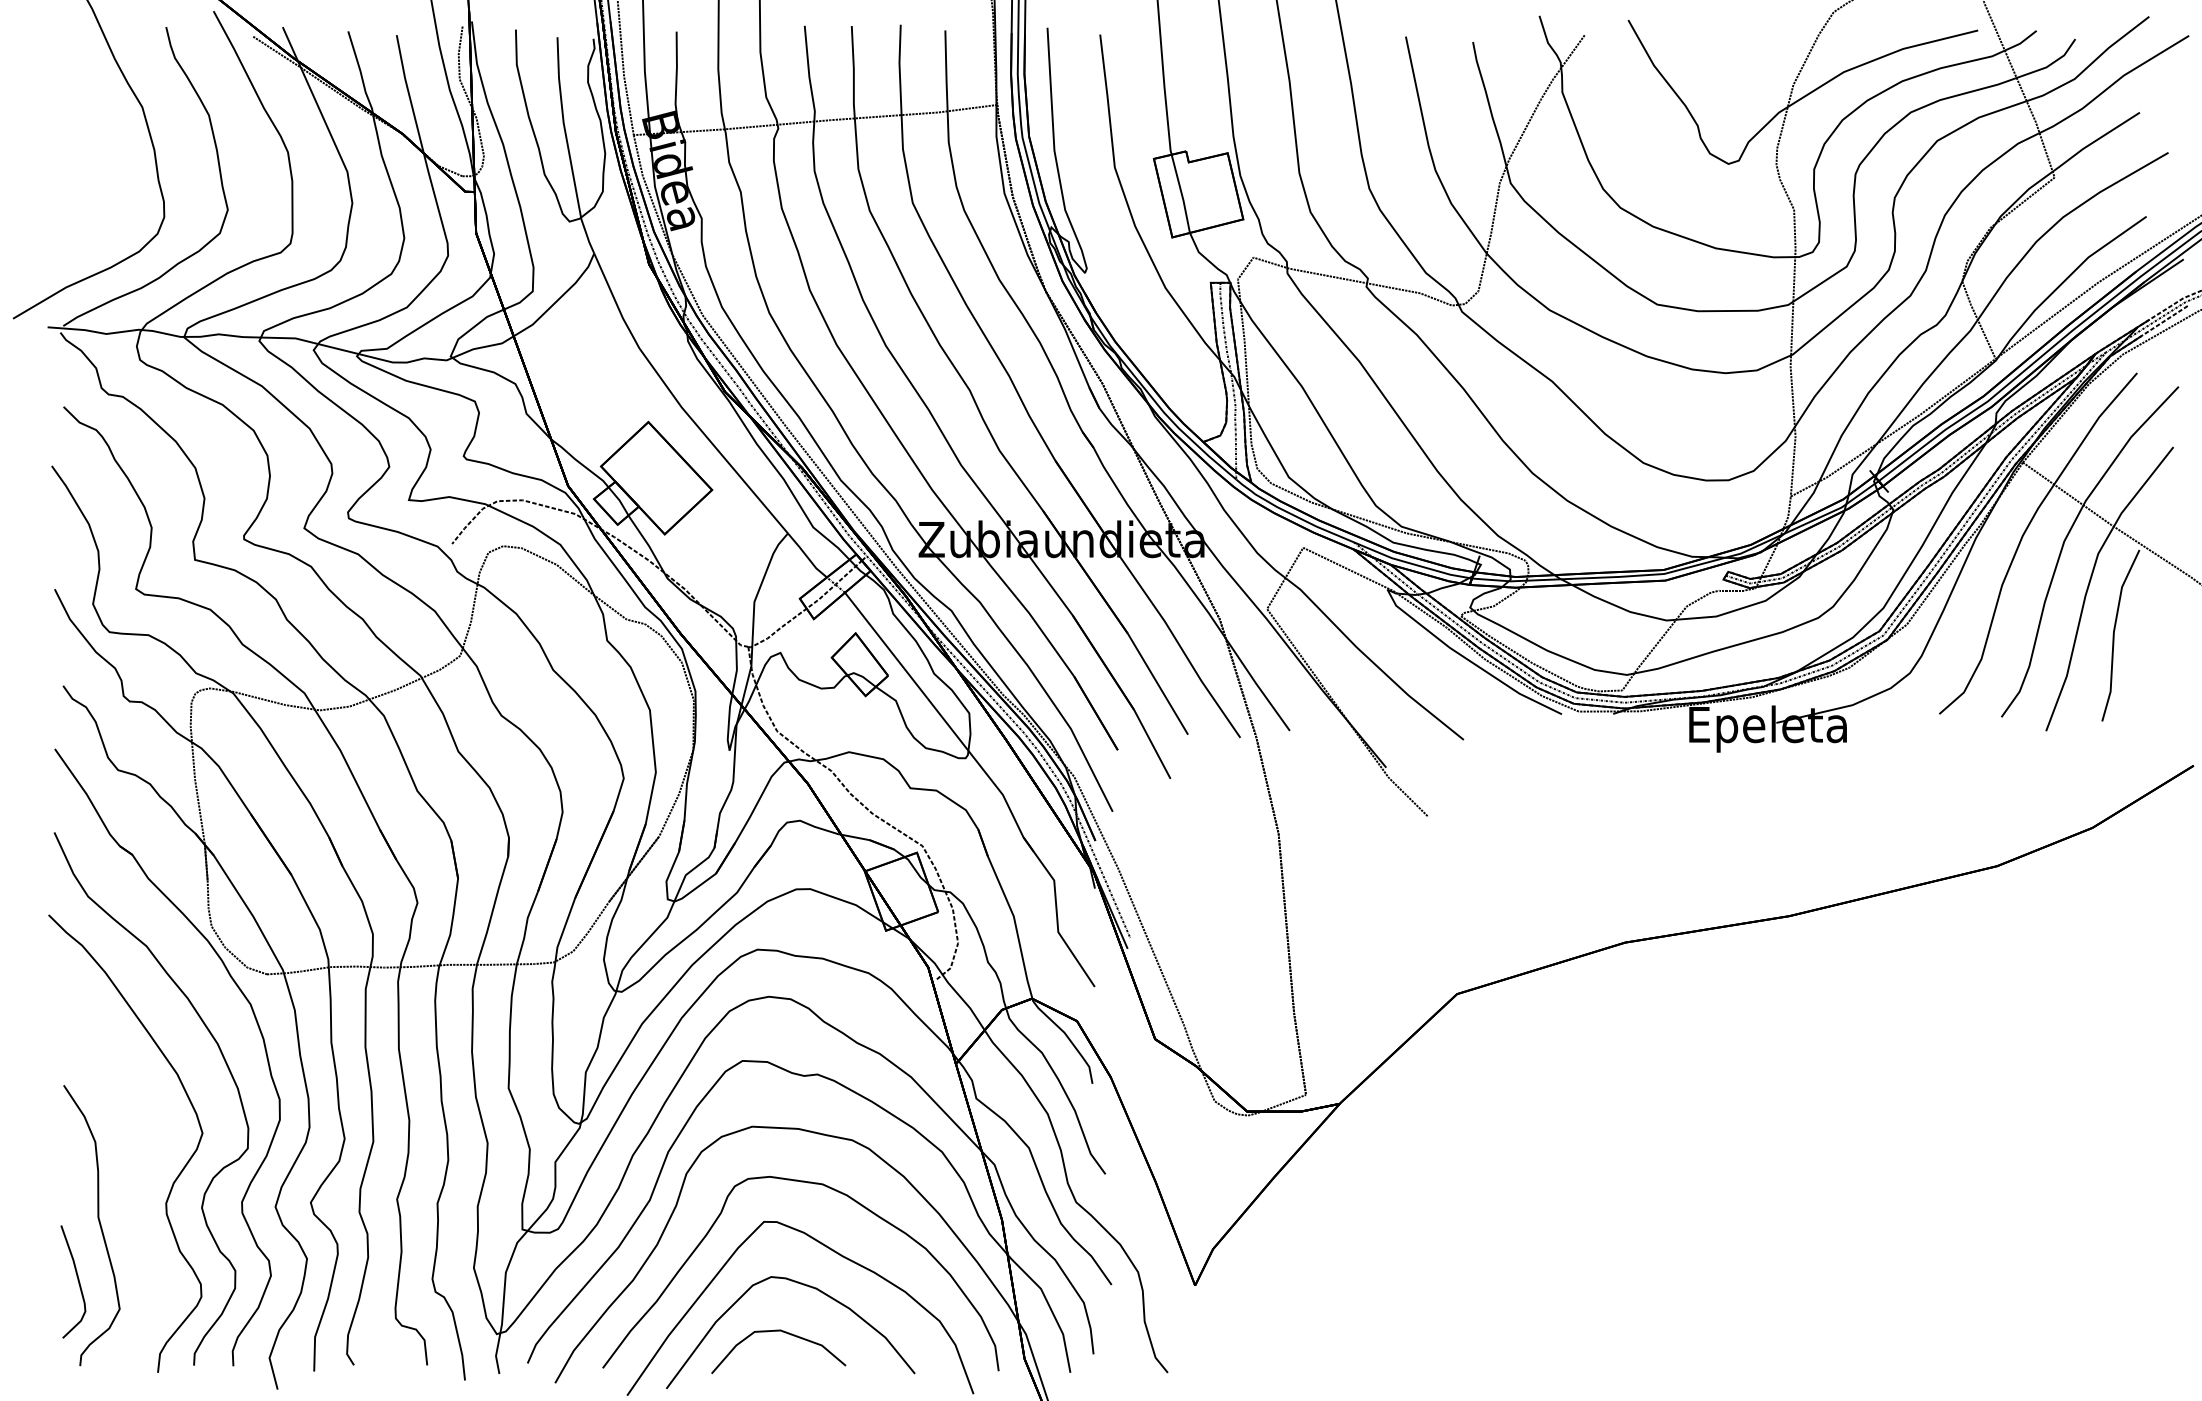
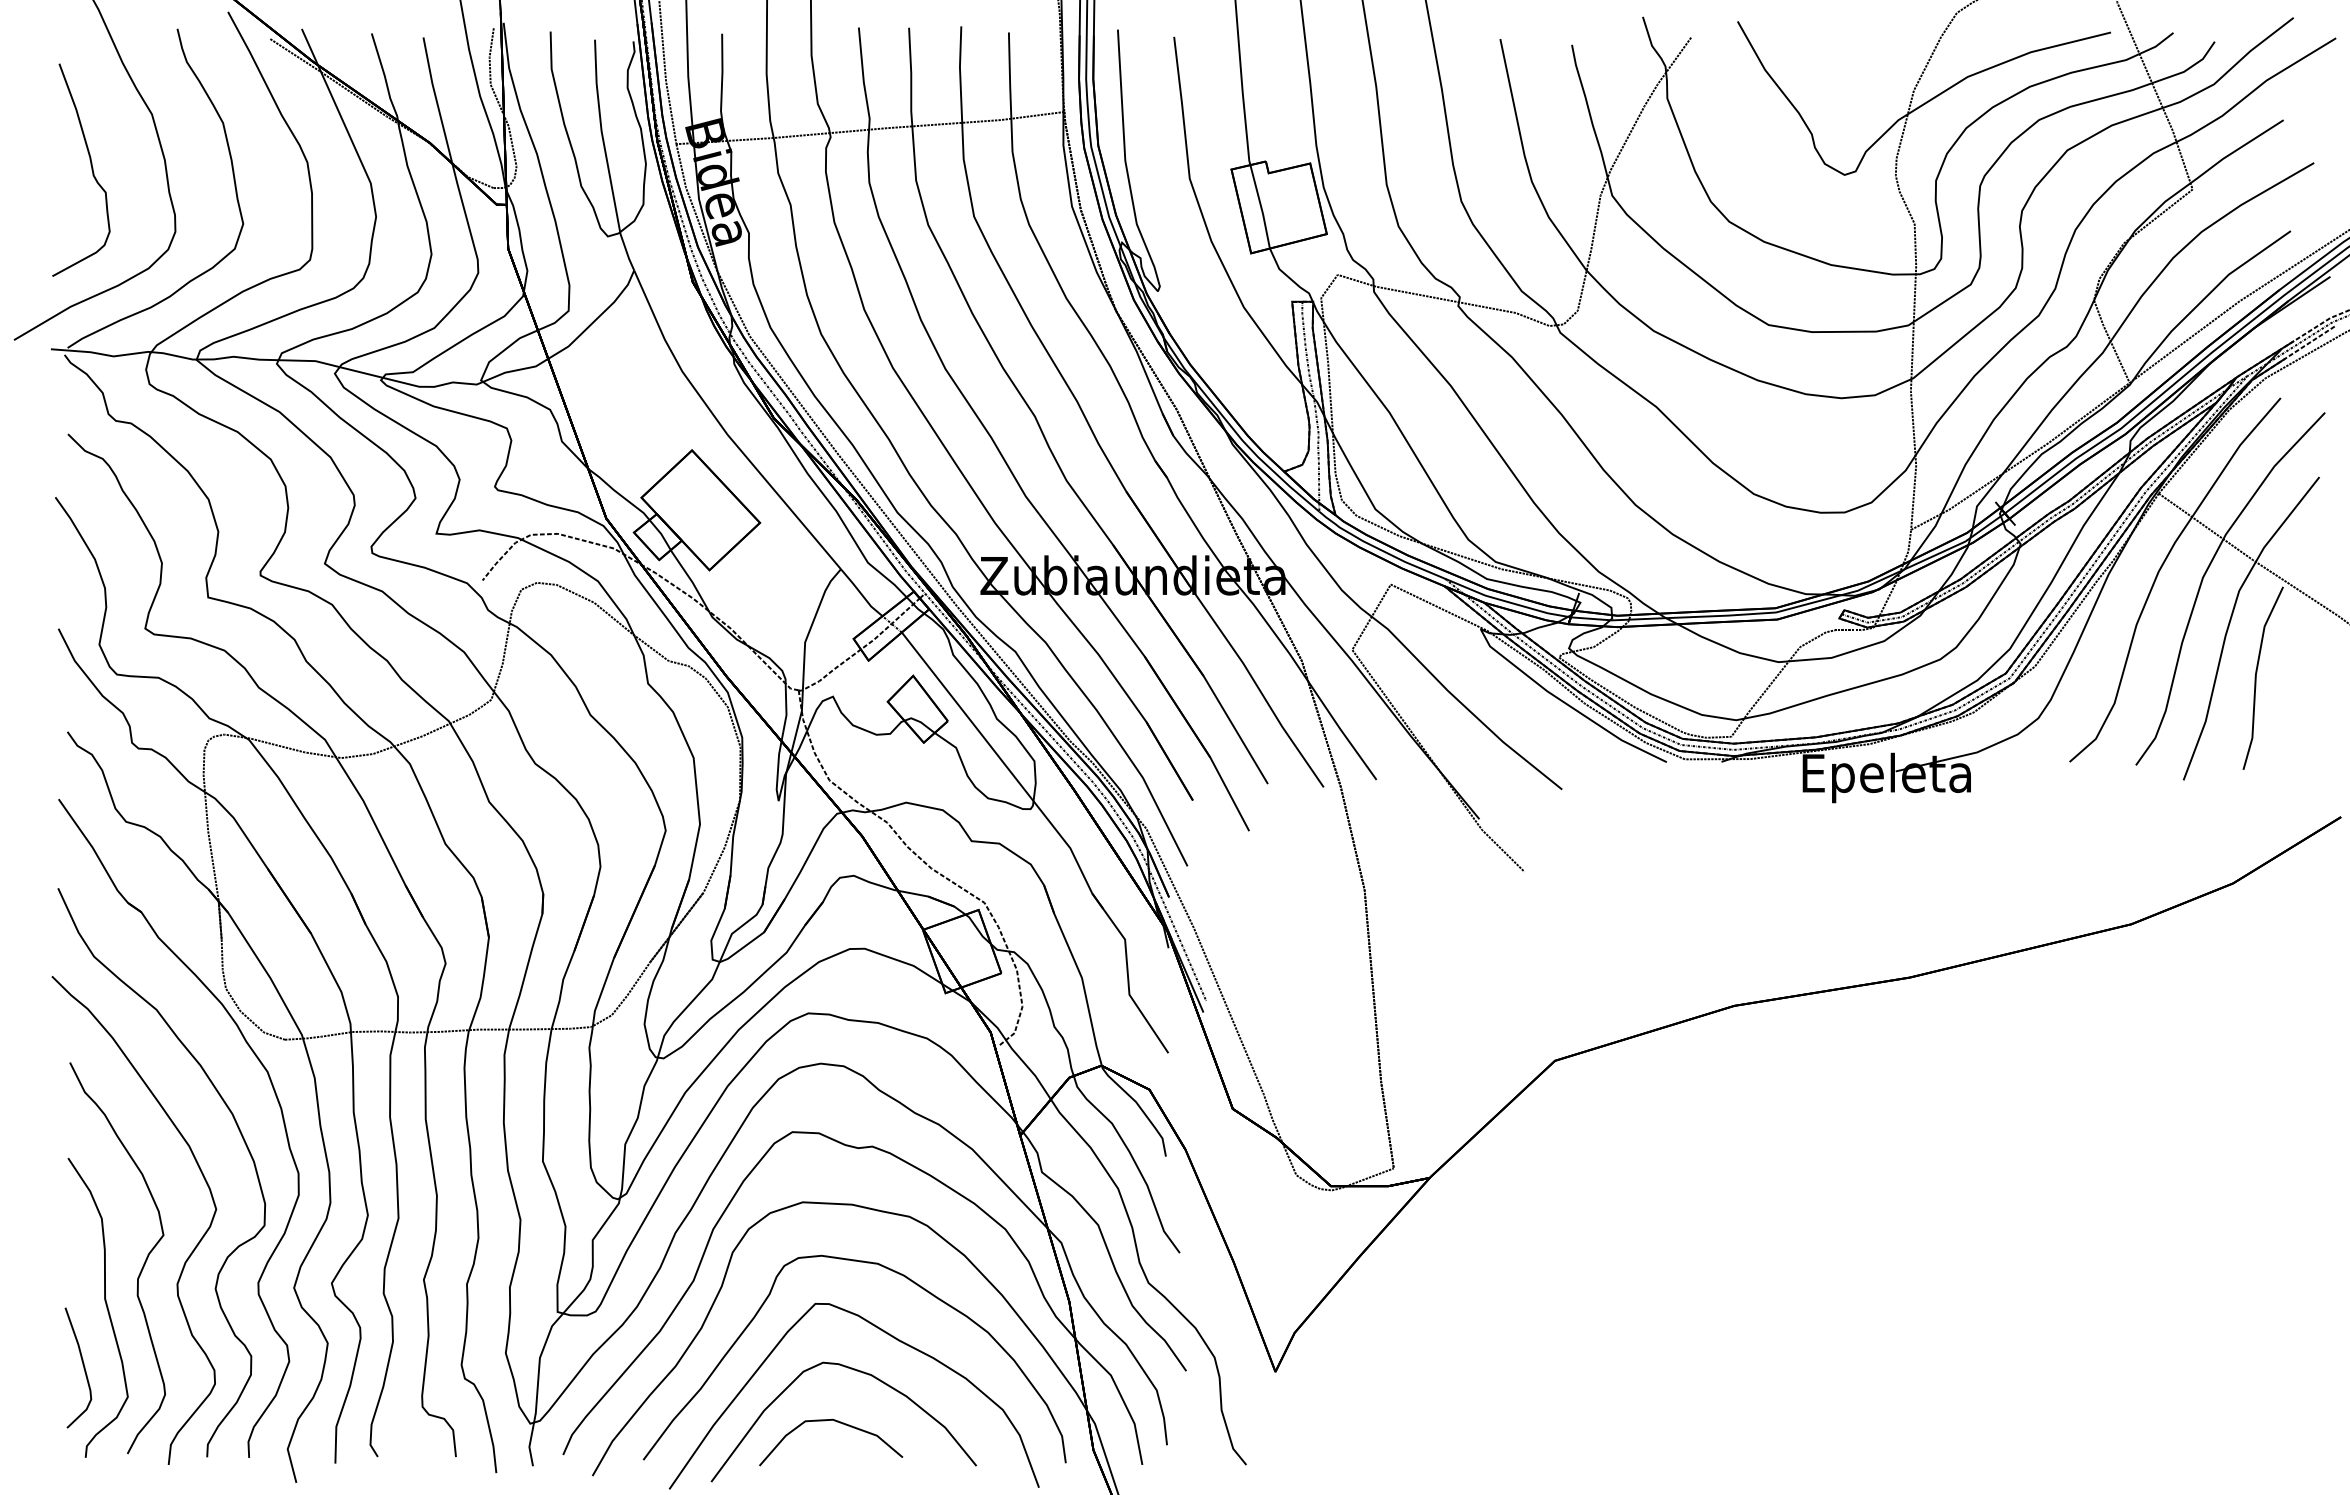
curve: (84, 155) -> (90, 165), added
part: (131, 1190) -> (140, 1270), added

